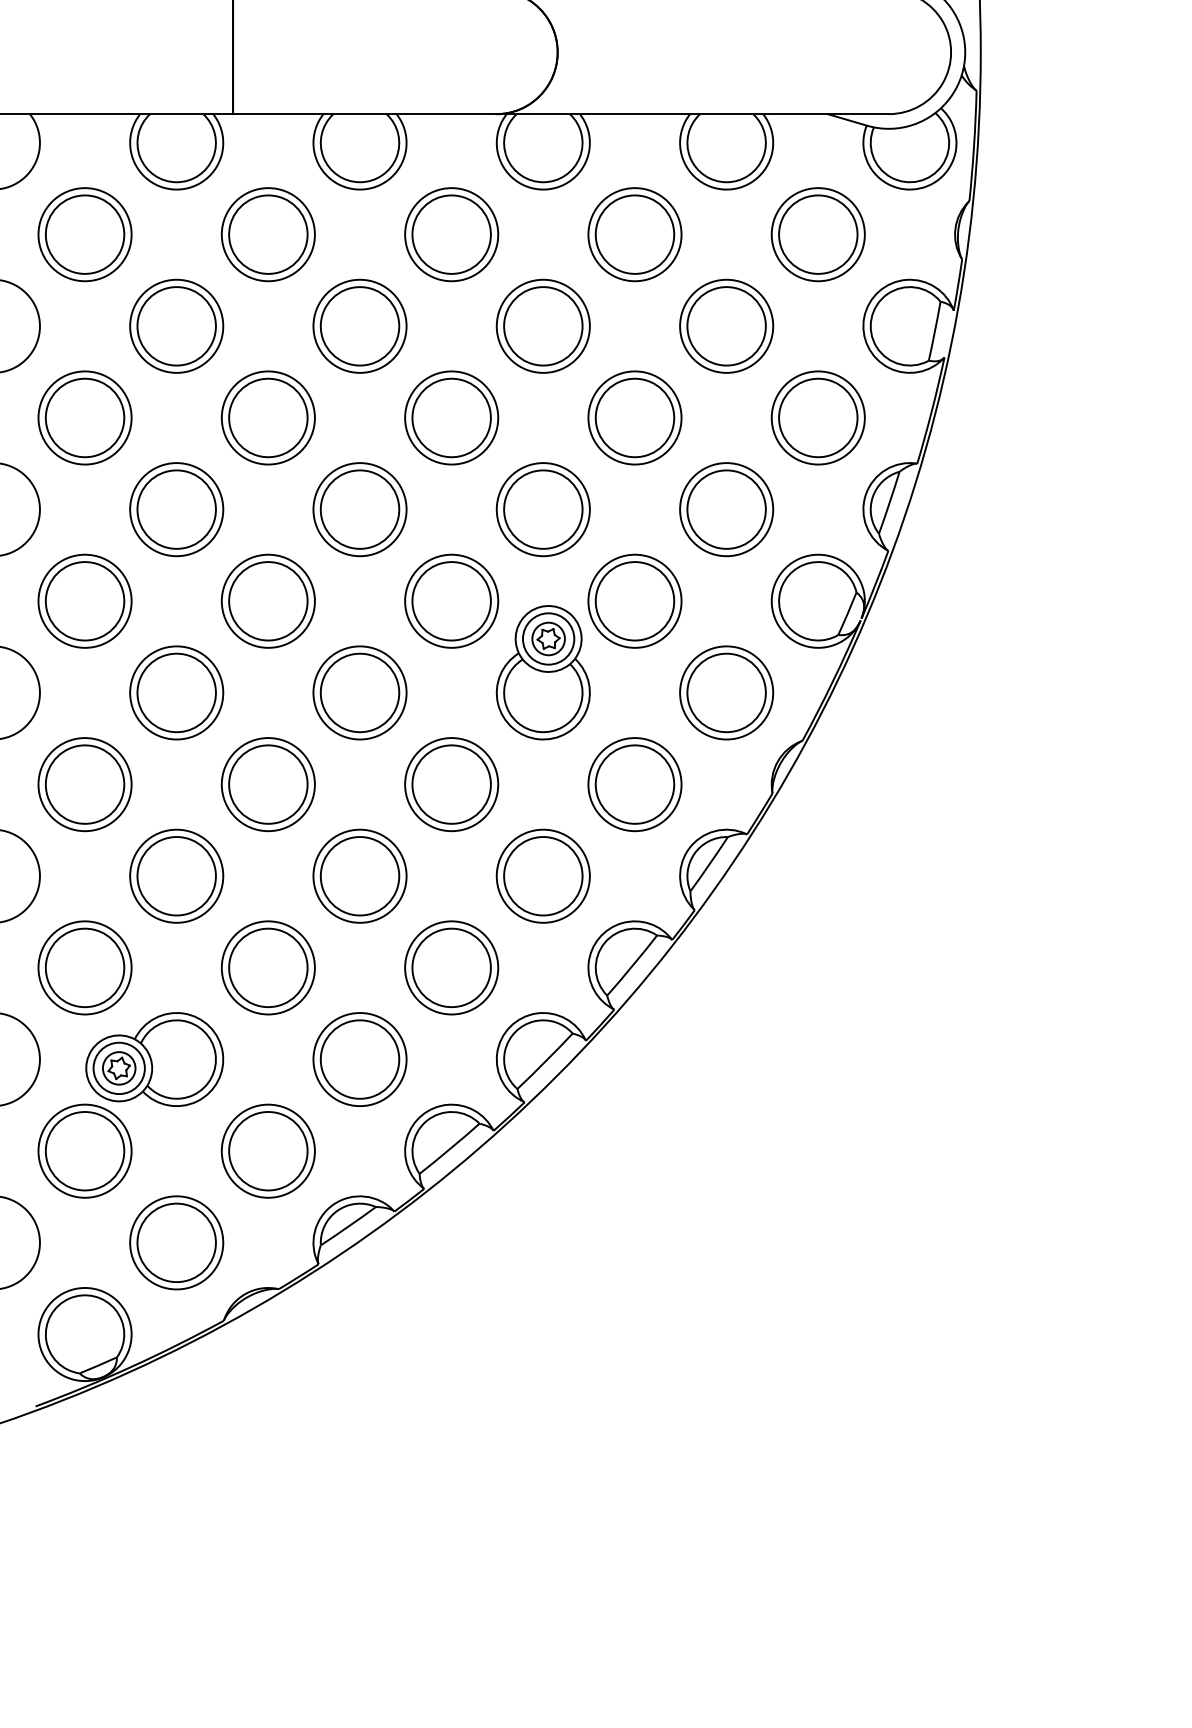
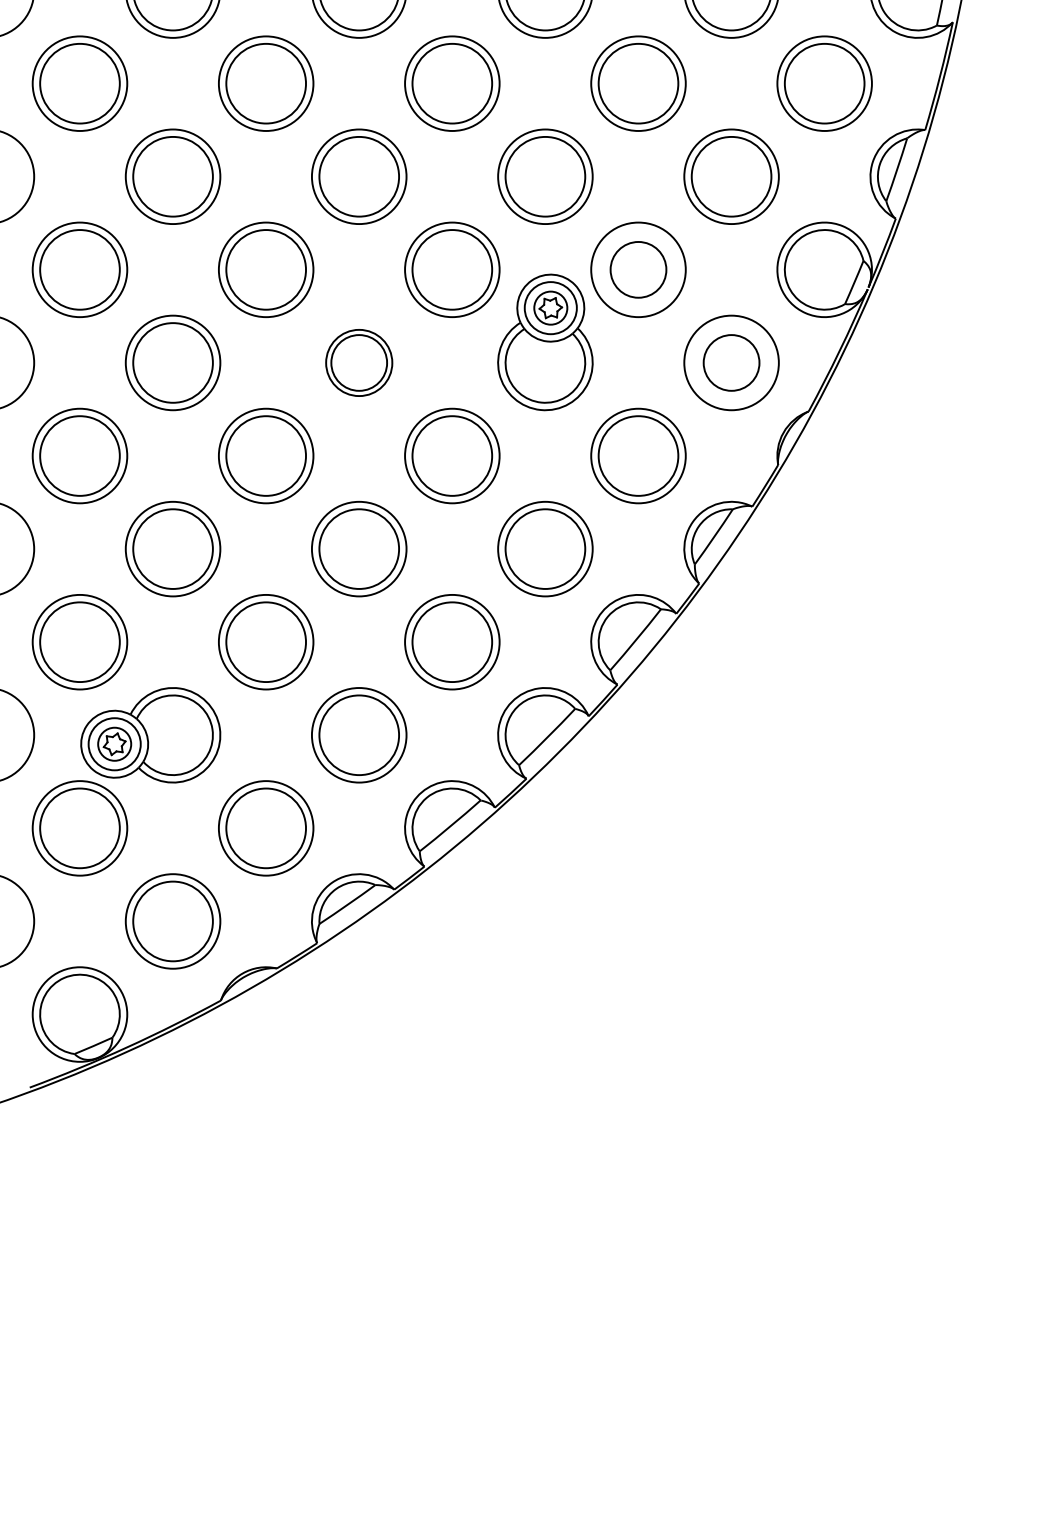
circle: (634, 601) -> (638, 270), size x0.7
part: (359, 692) -> (358, 362), size x0.7
circle: (726, 692) -> (731, 362), size x0.7

